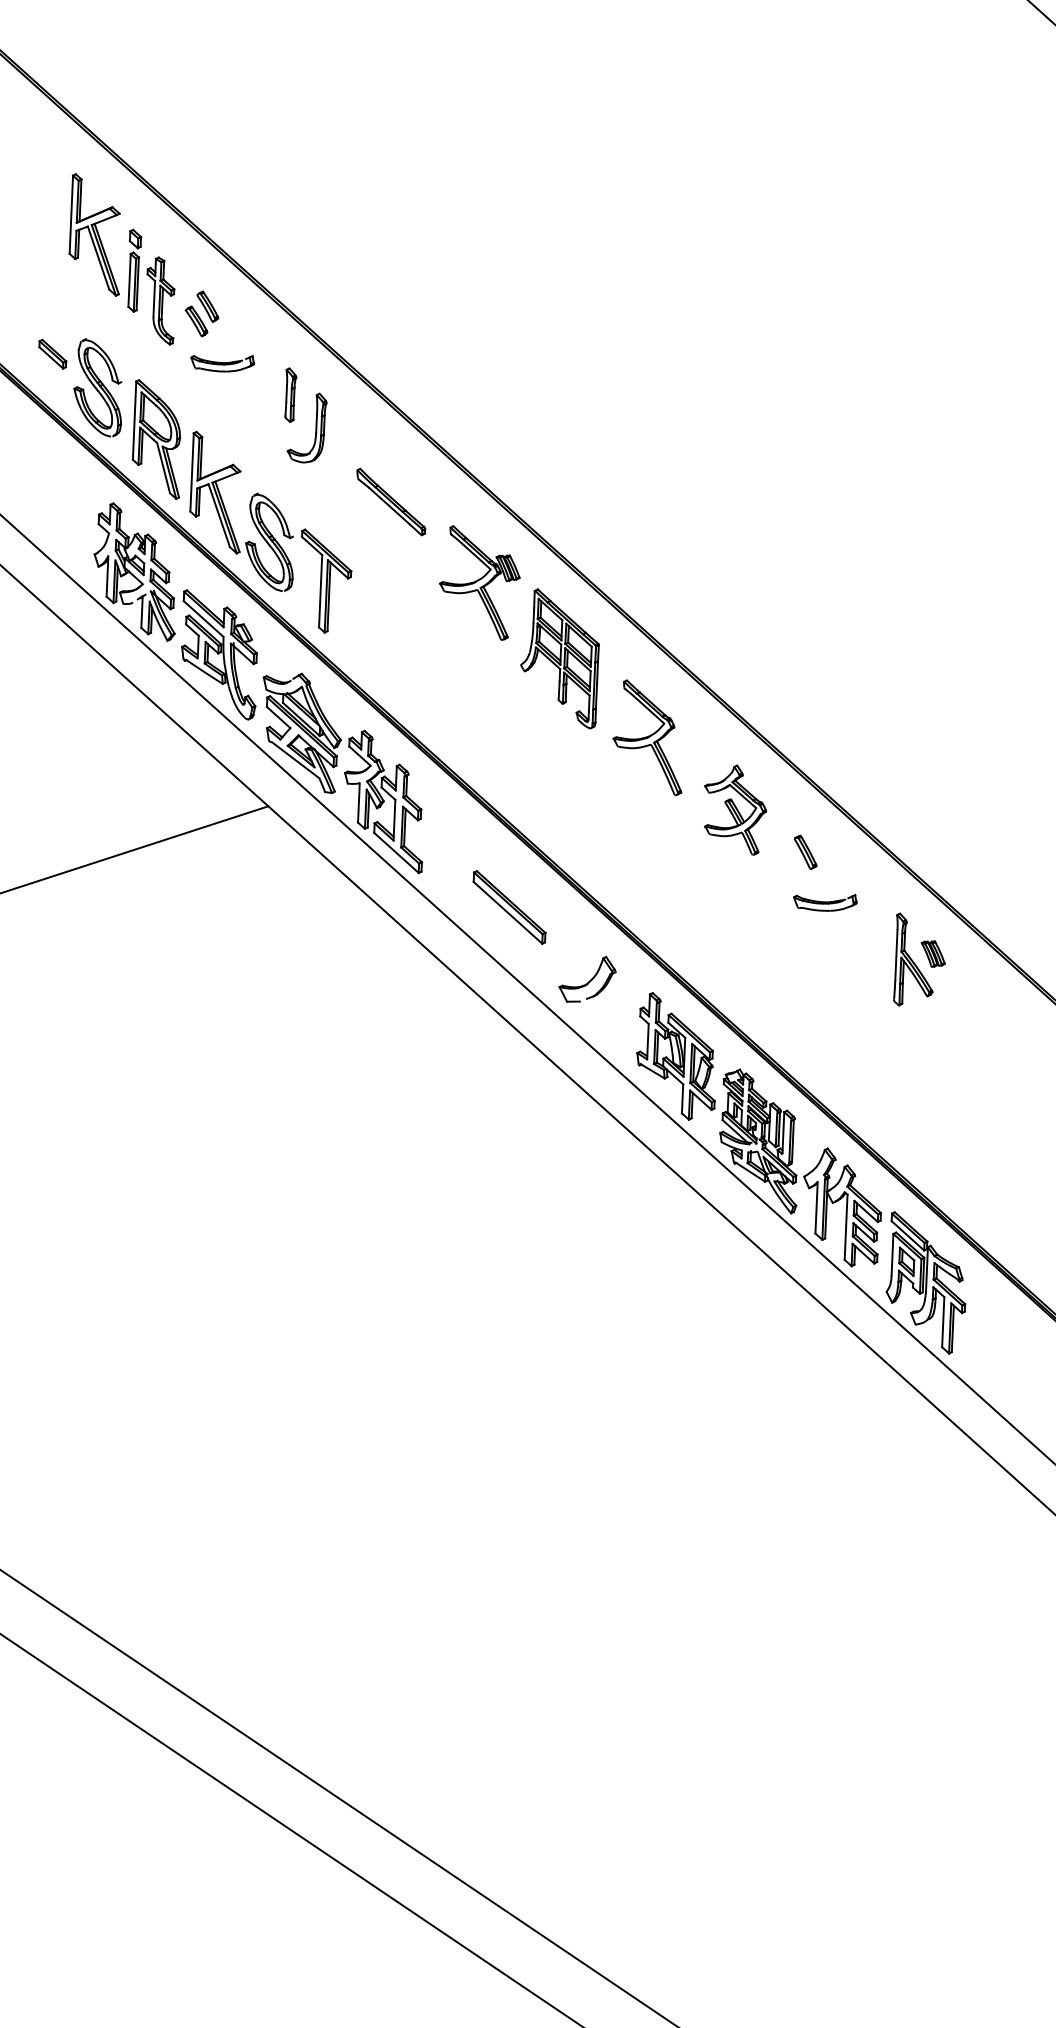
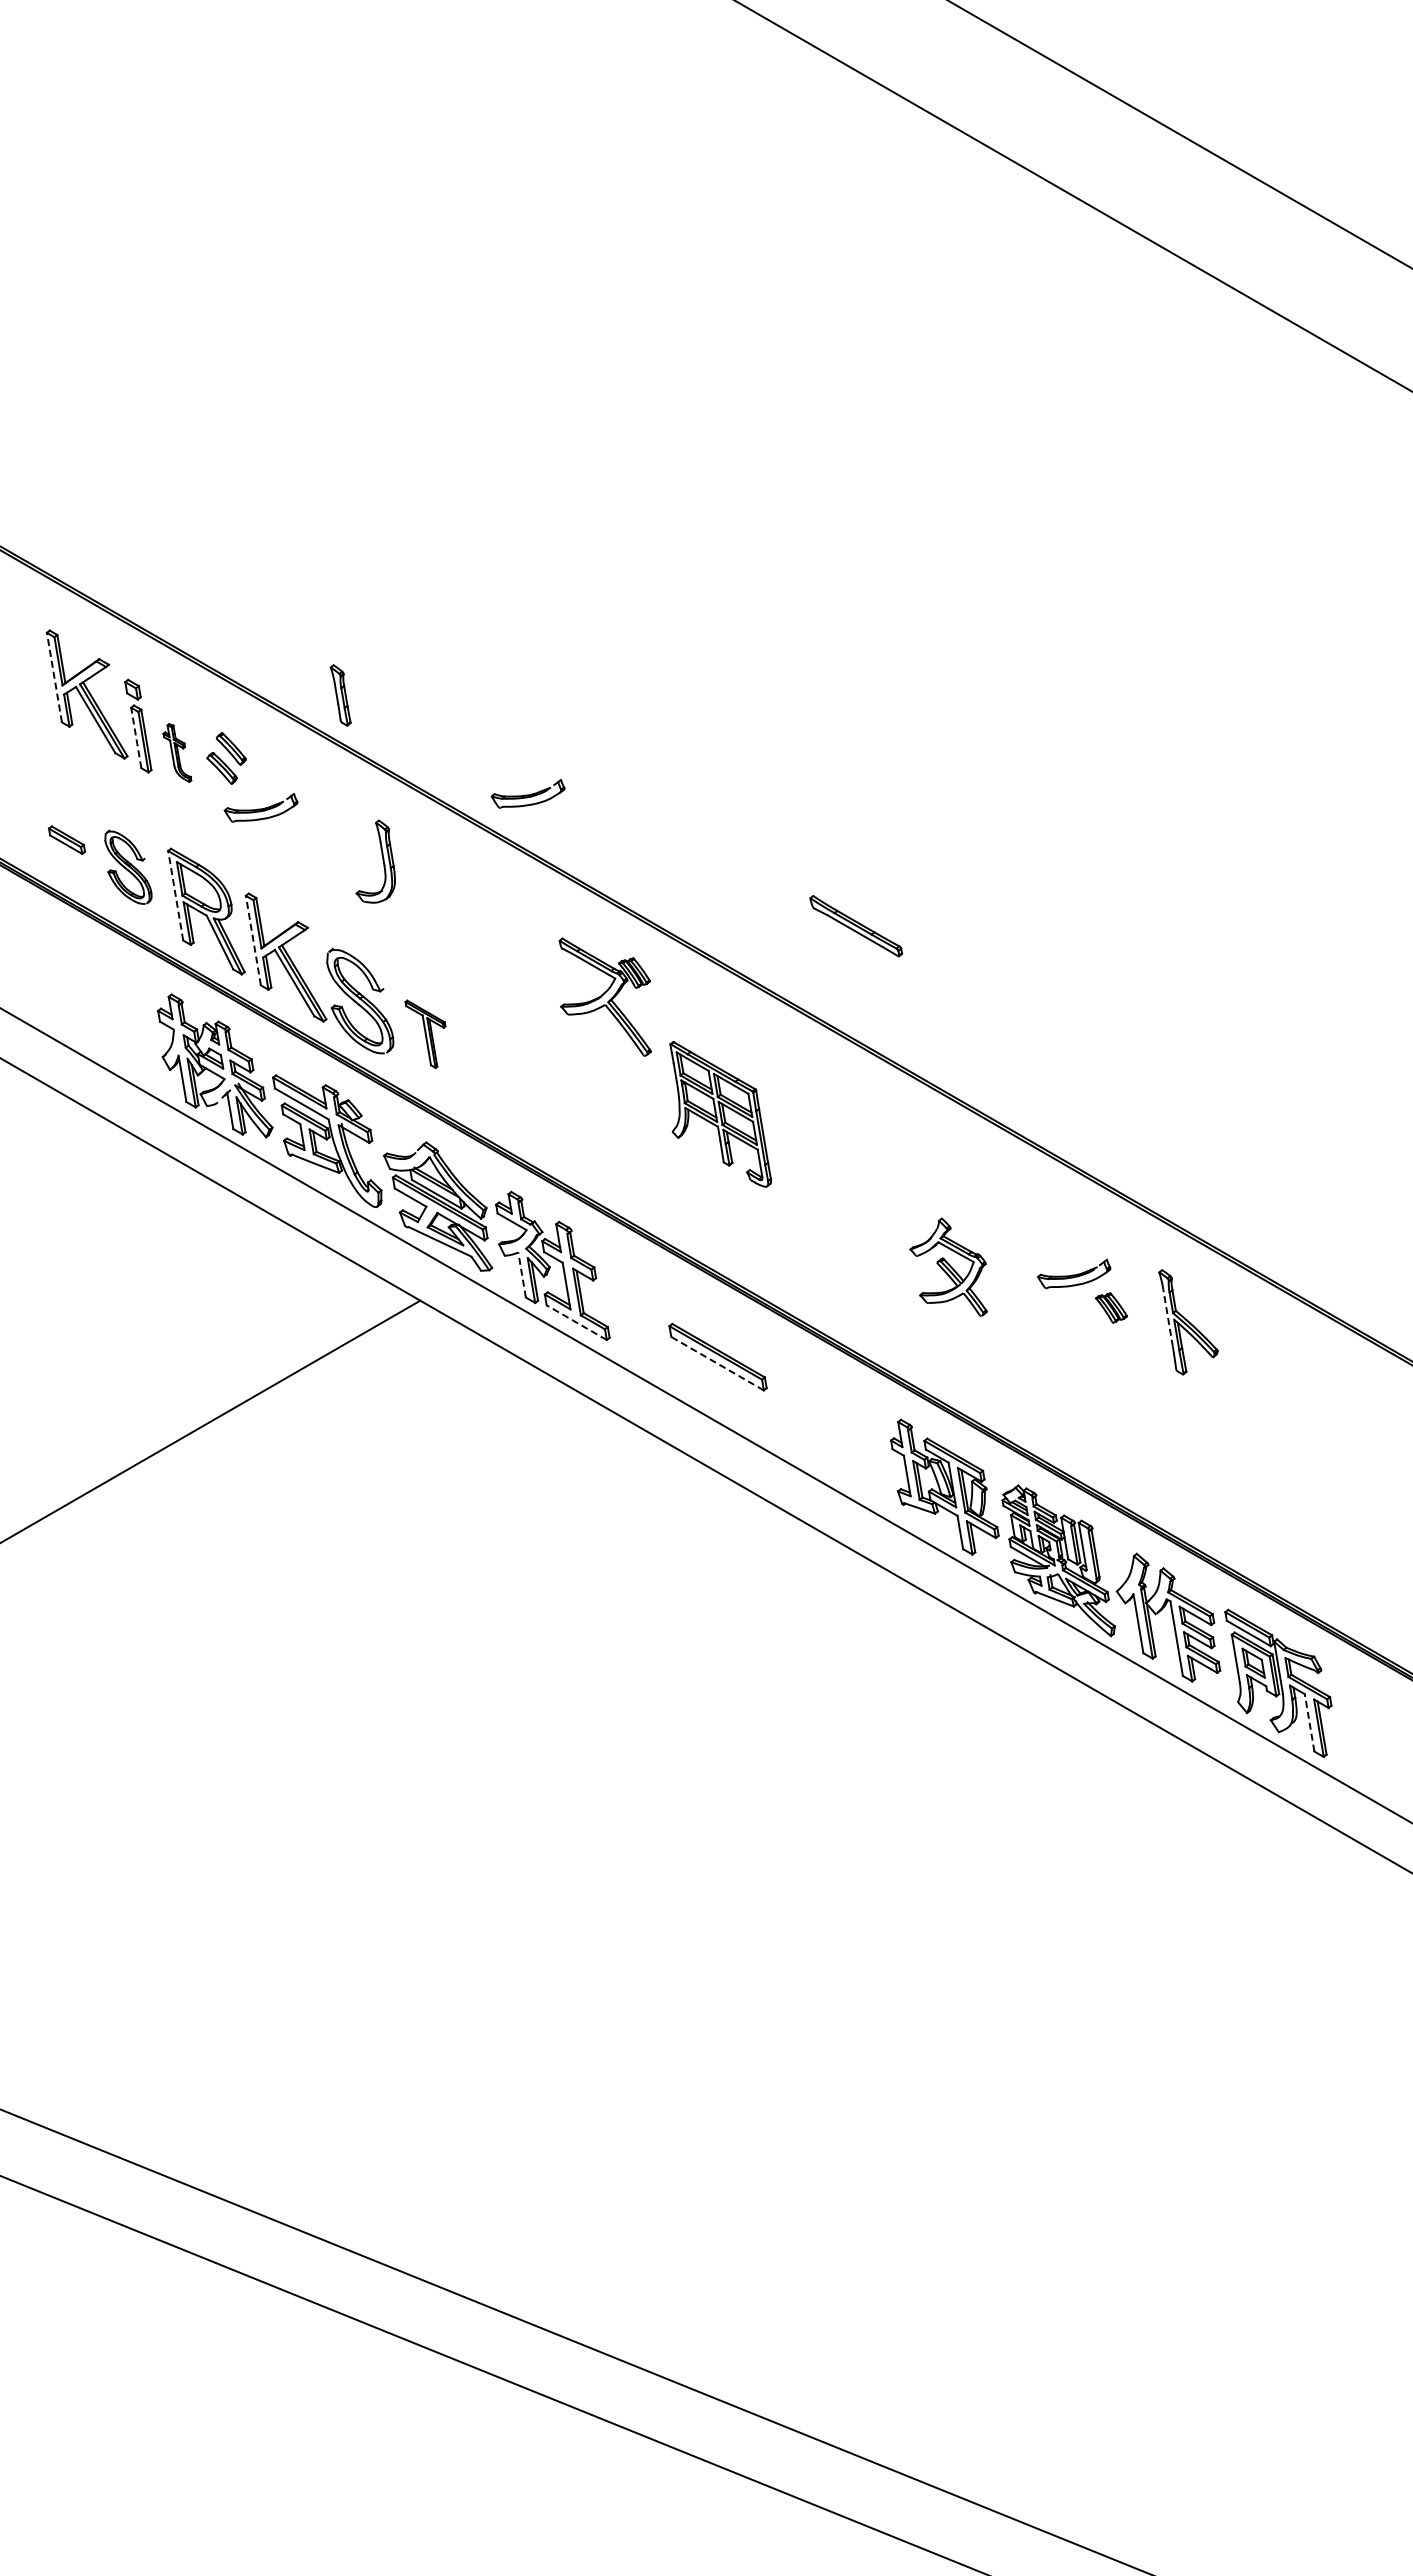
line: (71, 214) -> (54, 677), solid -> dashed
line: (129, 280) -> (136, 737), solid -> dashed
part: (161, 300) -> (177, 752), size x0.6
part: (99, 388) -> (128, 867), size x0.7
part: (289, 395) -> (340, 695), moved
part: (449, 397) -> (527, 793), added
line: (134, 420) -> (175, 895), solid -> dashed
line: (192, 472) -> (253, 940), solid -> dashed
part: (391, 502) -> (856, 926), moved
part: (320, 582) -> (425, 1034), size x0.6
part: (564, 659) -> (720, 1114), moved
part: (651, 737) -> (838, 1130), removed
line: (359, 803) -> (522, 1275), solid -> dashed
part: (734, 807) -> (948, 1266), moved
line: (396, 852) -> (576, 1322), solid -> dashed
part: (805, 852) -> (1040, 1223), removed
line: (507, 912) -> (717, 1363), solid -> dashed
part: (933, 953) -> (1111, 1307), moved
line: (896, 954) -> (1167, 1317), solid -> dashed
part: (587, 979) -> (823, 1420), removed
line: (943, 1321) -> (1309, 1722), solid -> dashed

